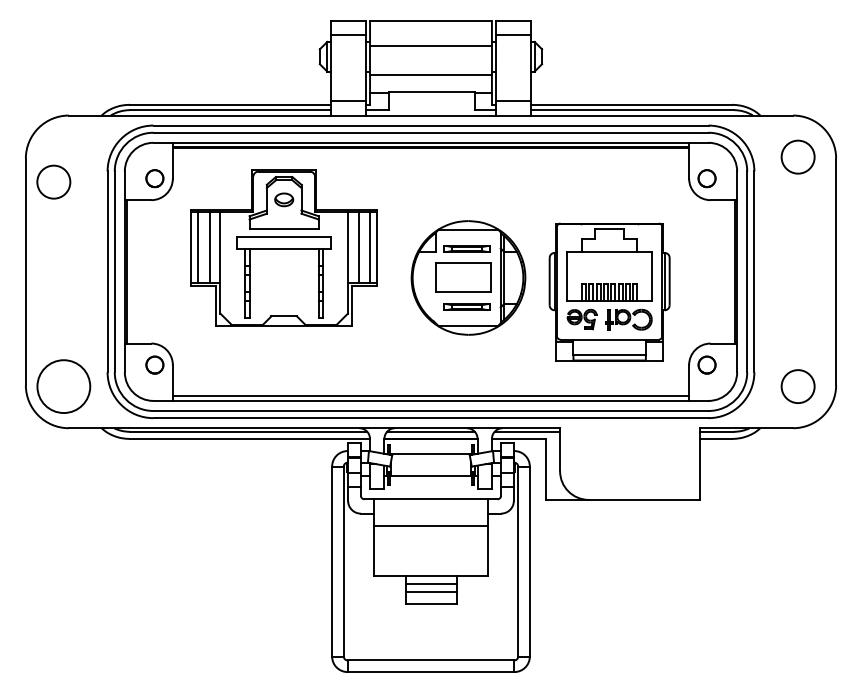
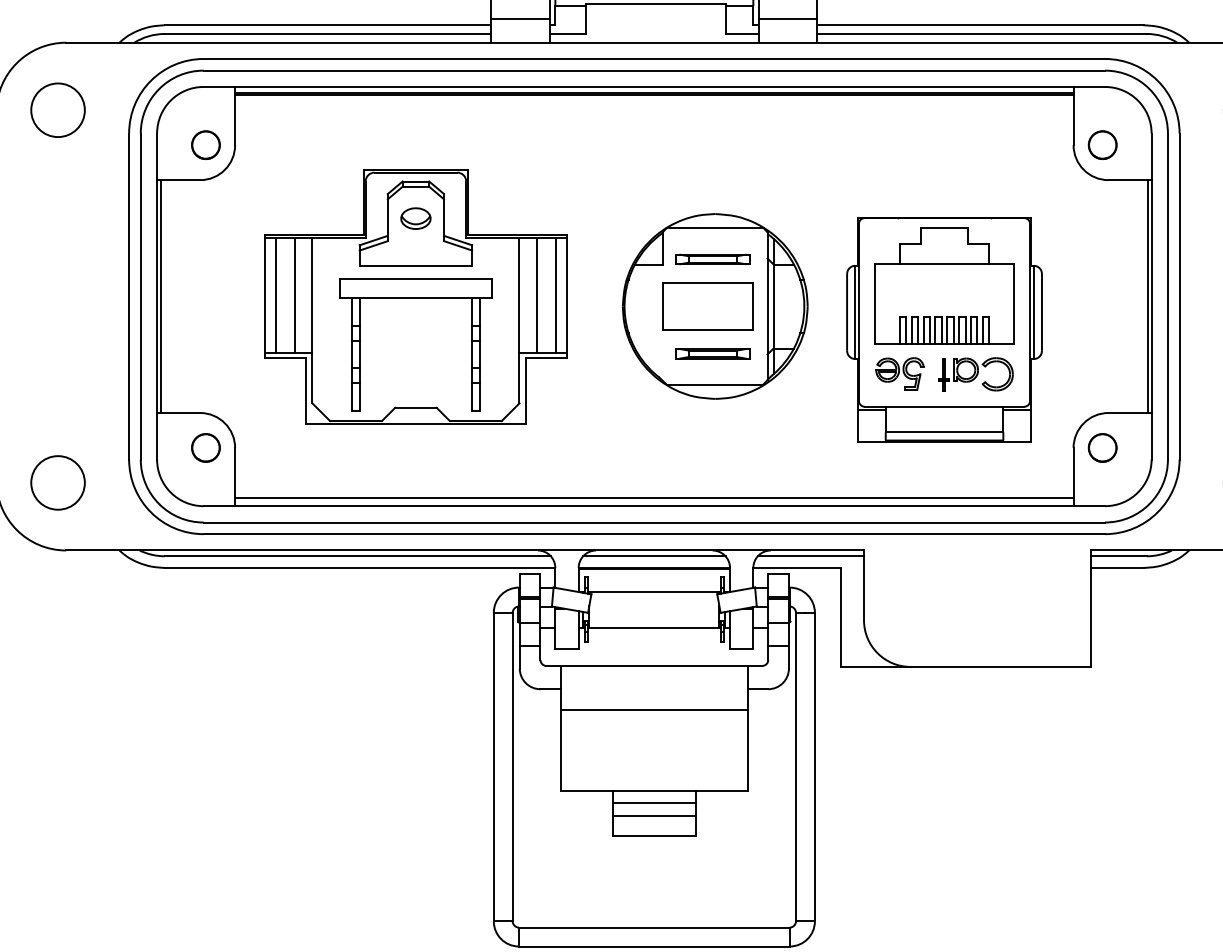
circle: (53, 181) -> (57, 109), moved
part: (283, 247) -> (414, 295), moved
circle: (63, 386) -> (57, 482), size x0.62

